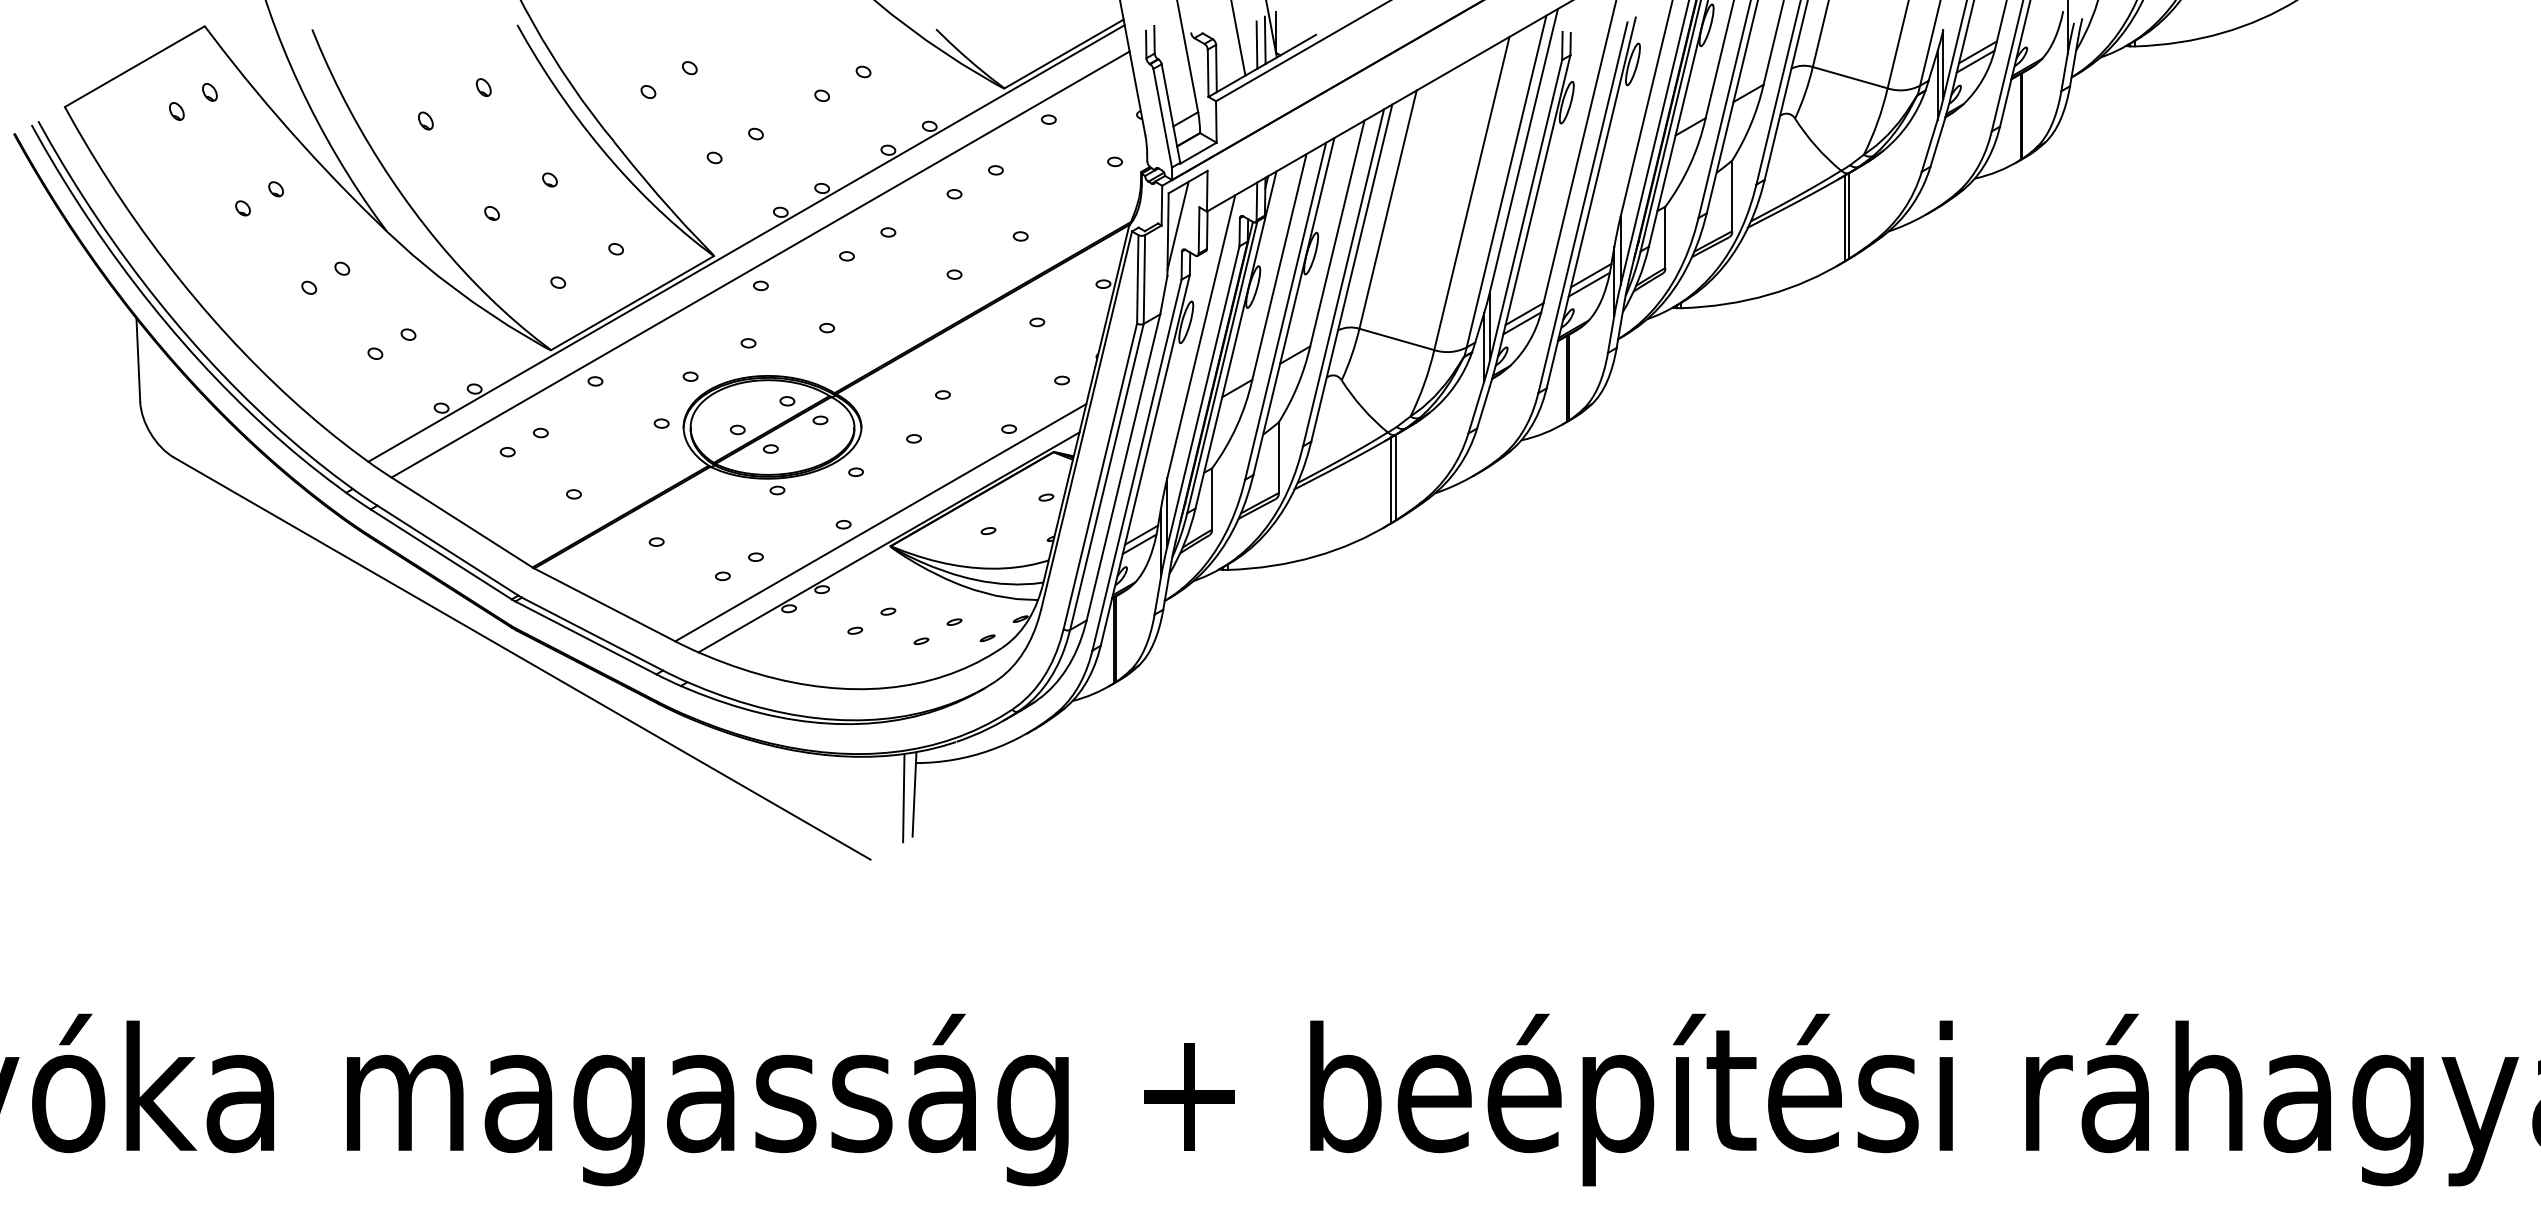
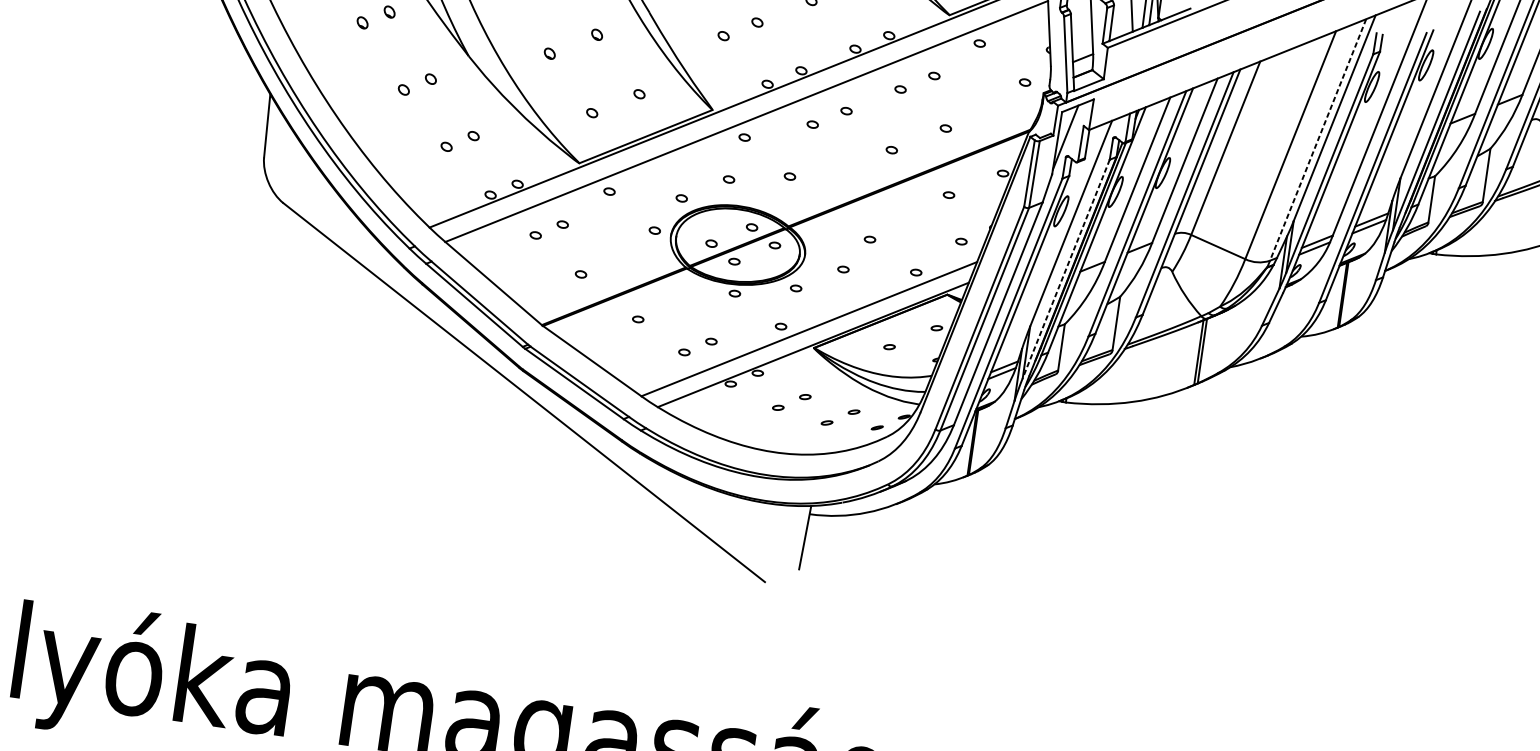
line: (1506, 181) -> (1318, 139), solid -> dashed
line: (1203, 396) -> (1066, 269), solid -> dashed
line: (903, 797) -> (796, 538), removed

